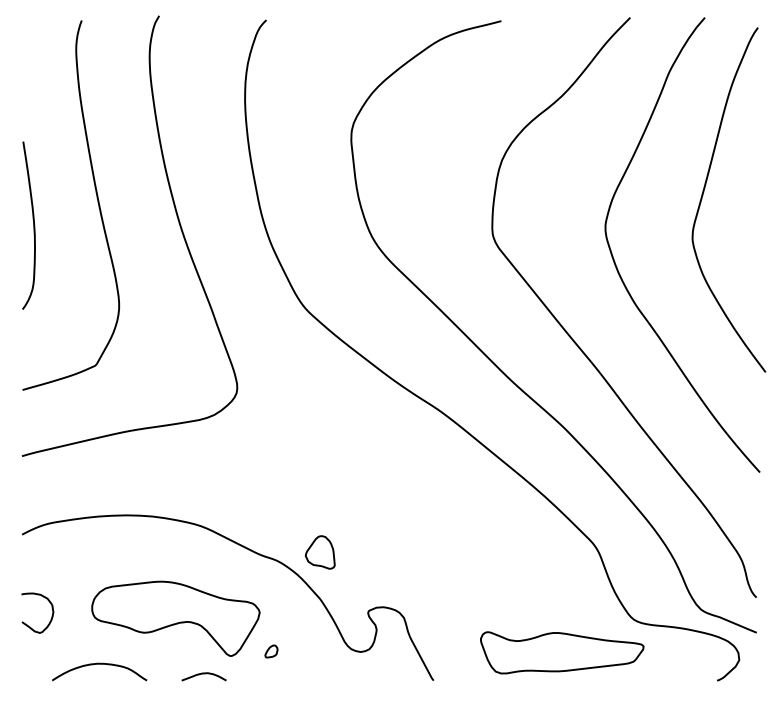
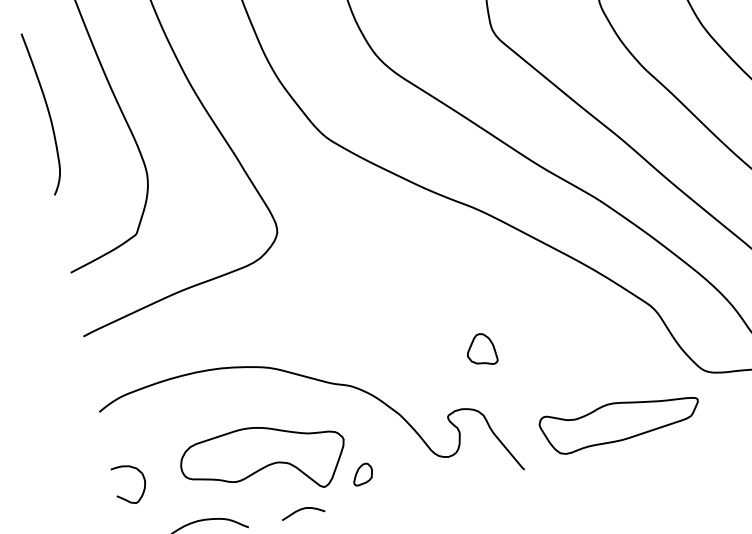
part: (320, 552) -> (481, 350), moved
part: (271, 651) -> (362, 474), size x1.67
part: (562, 652) -> (620, 421), moved

